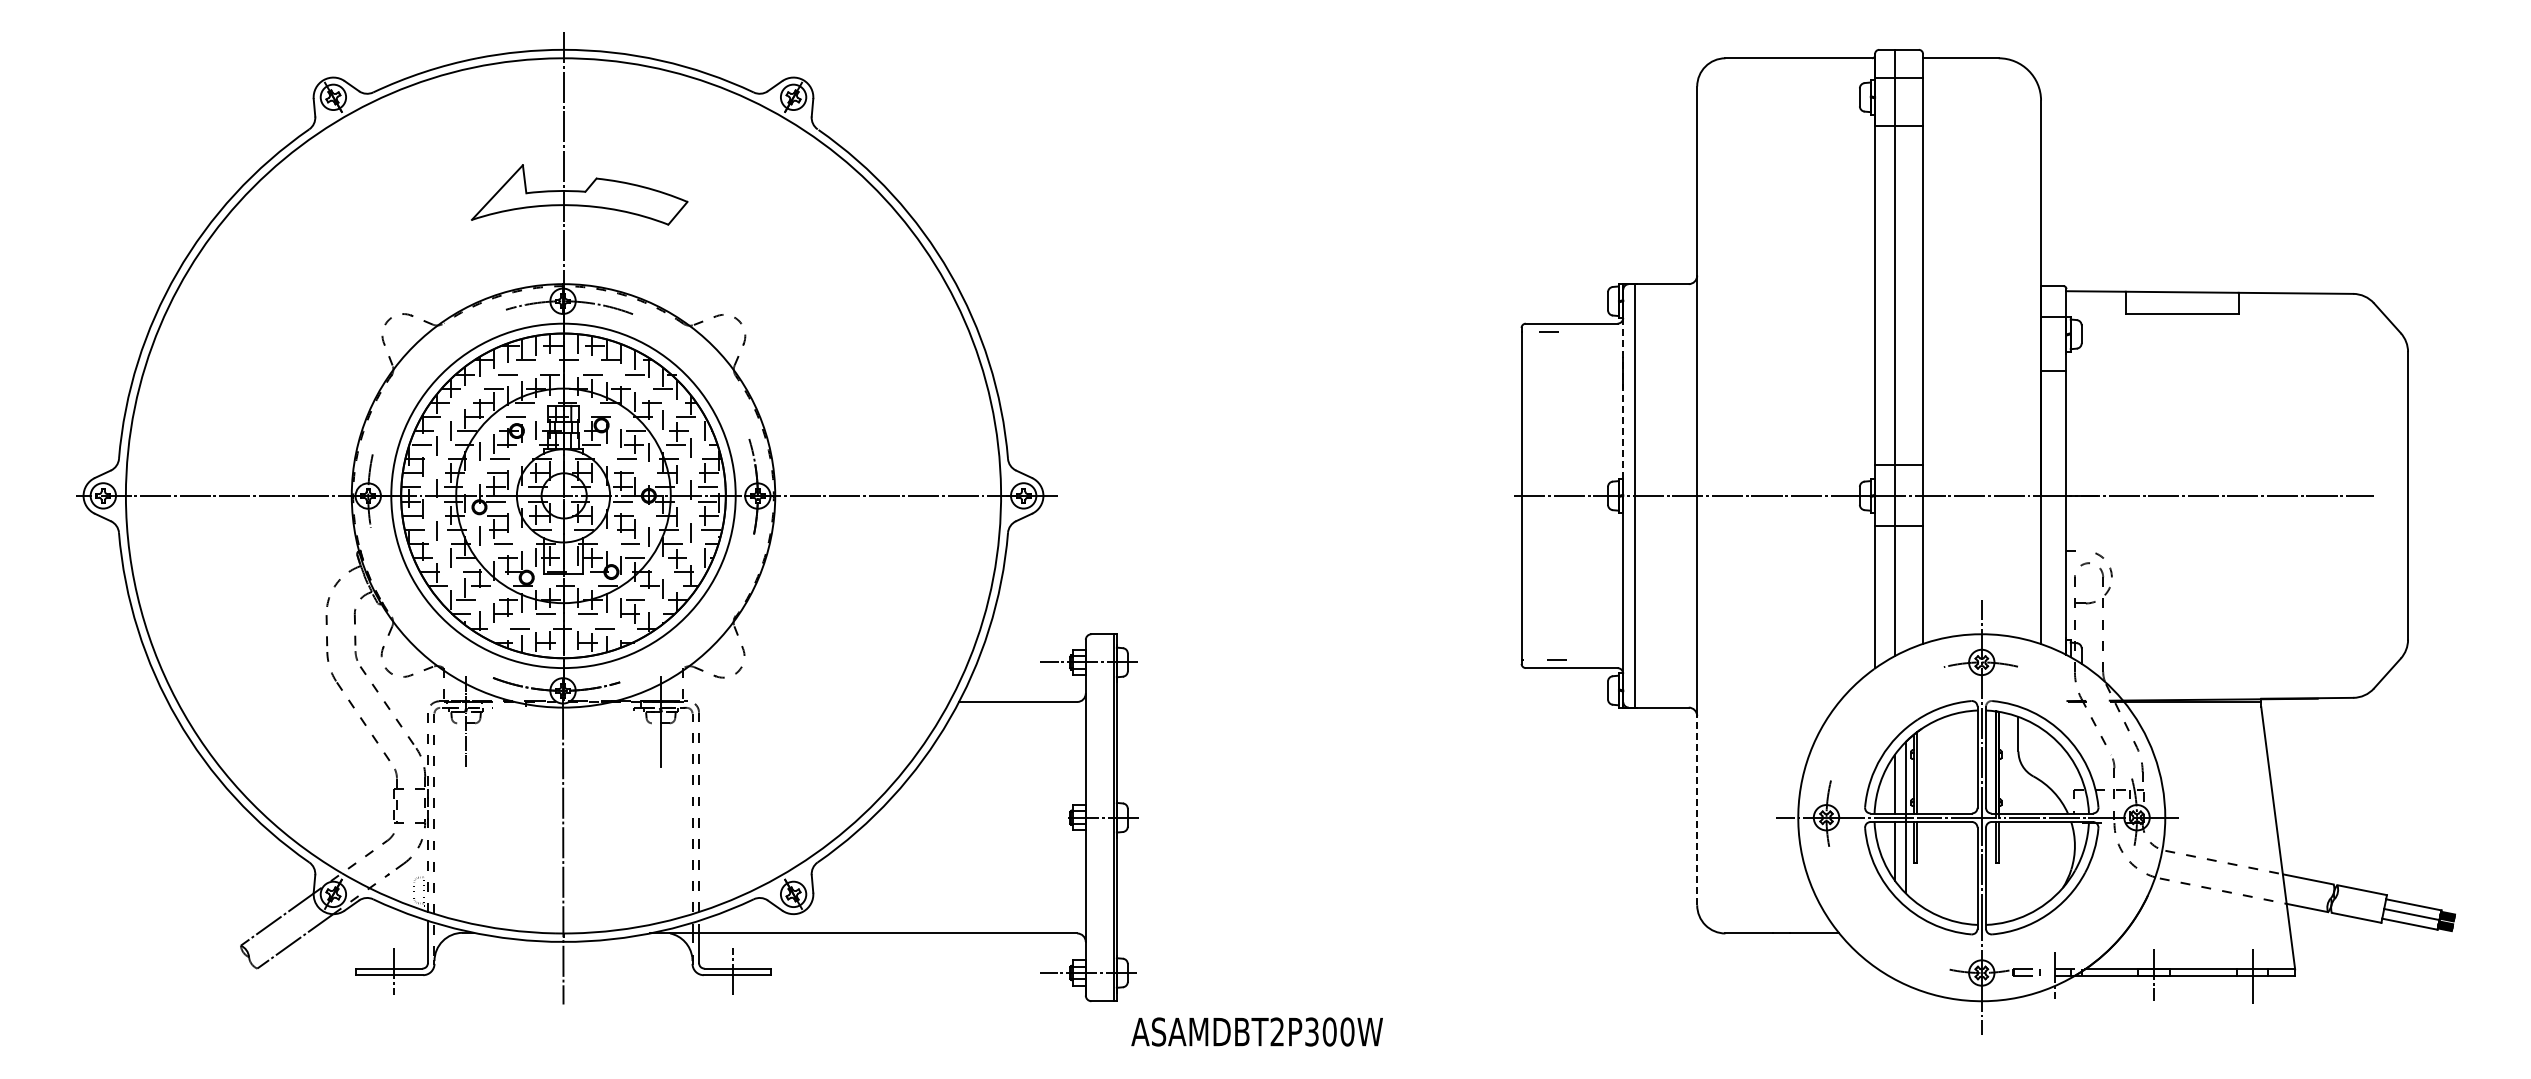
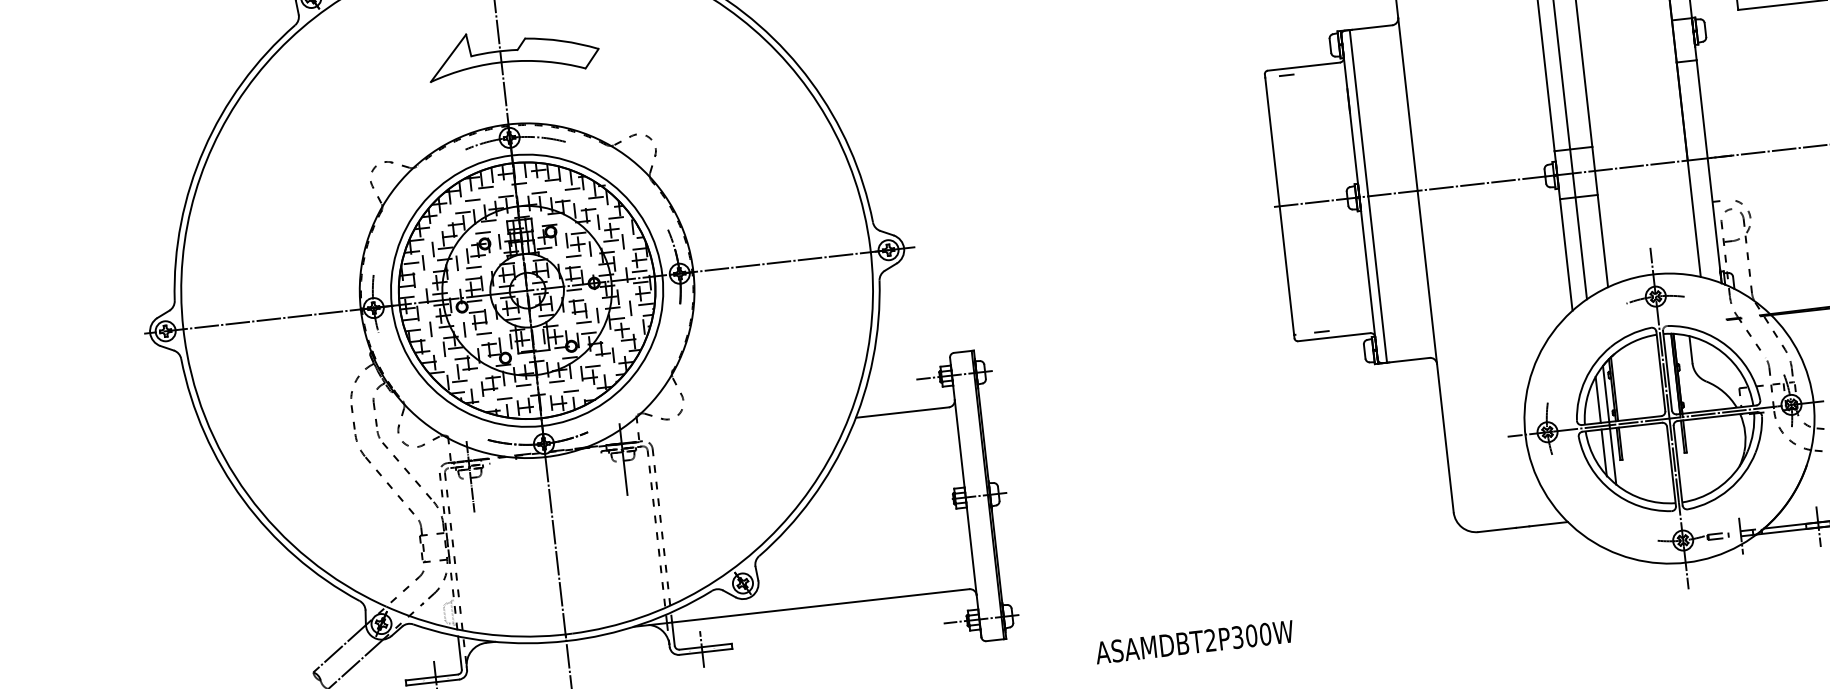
line: (1623, 406) -> (1351, 127), dashed -> solid
line: (1697, 810) -> (1445, 437), dashed -> solid
text: (1256, 1031) -> (1194, 641), moved

